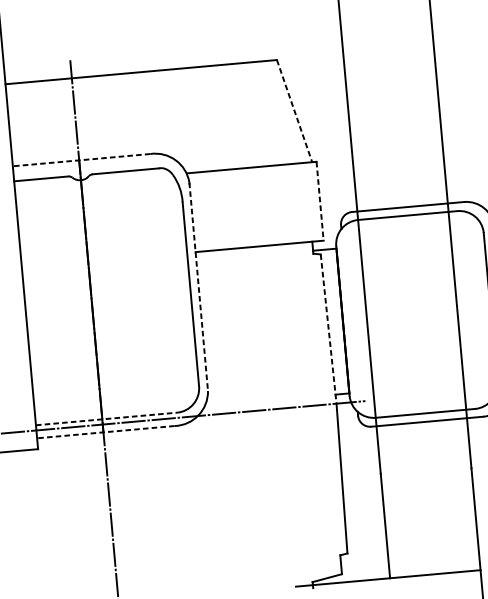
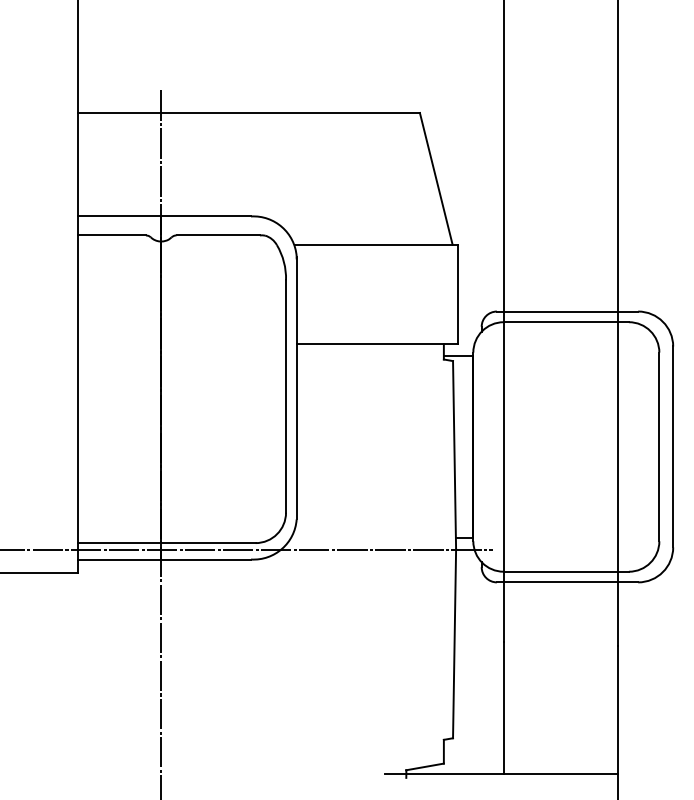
line: (294, 110) -> (436, 178), dashed -> solid
line: (81, 160) -> (164, 216), dashed -> solid
line: (320, 201) -> (458, 294), dashed -> solid
line: (198, 287) -> (296, 388), dashed -> solid
line: (328, 329) -> (454, 455), dashed -> solid
line: (107, 419) -> (167, 543), dashed -> solid
line: (106, 432) -> (164, 559), dashed -> solid

